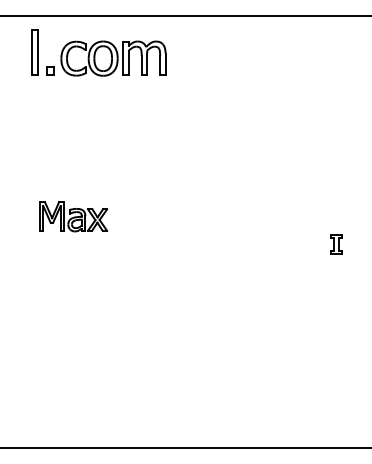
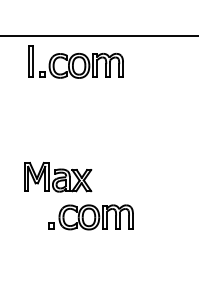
part: (73, 216) -> (58, 177), size x1.4
part: (120, 273) -> (91, 217), added

